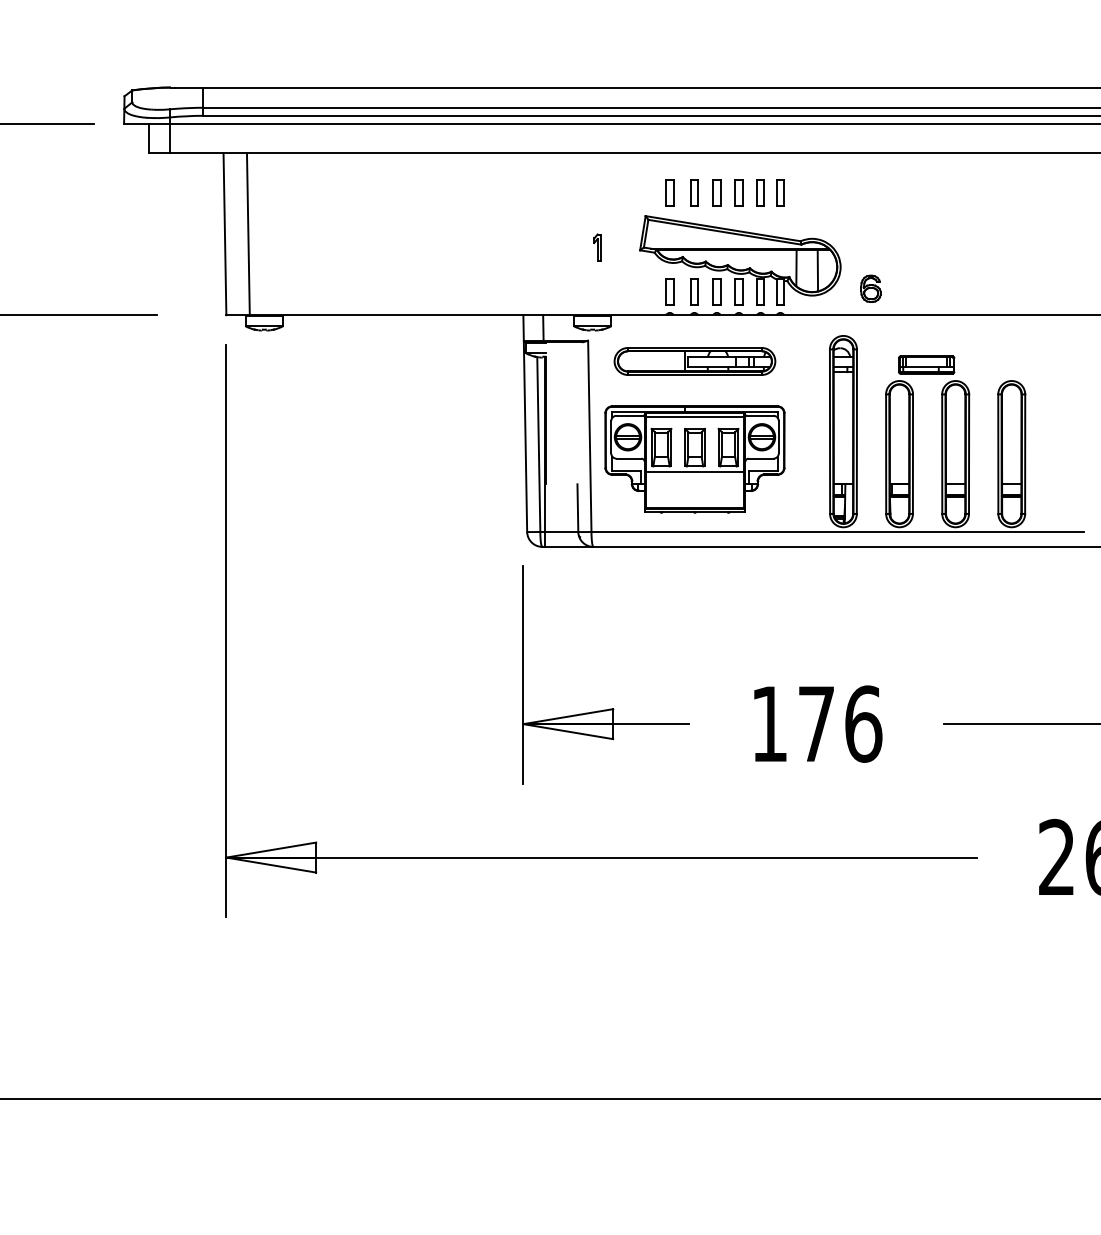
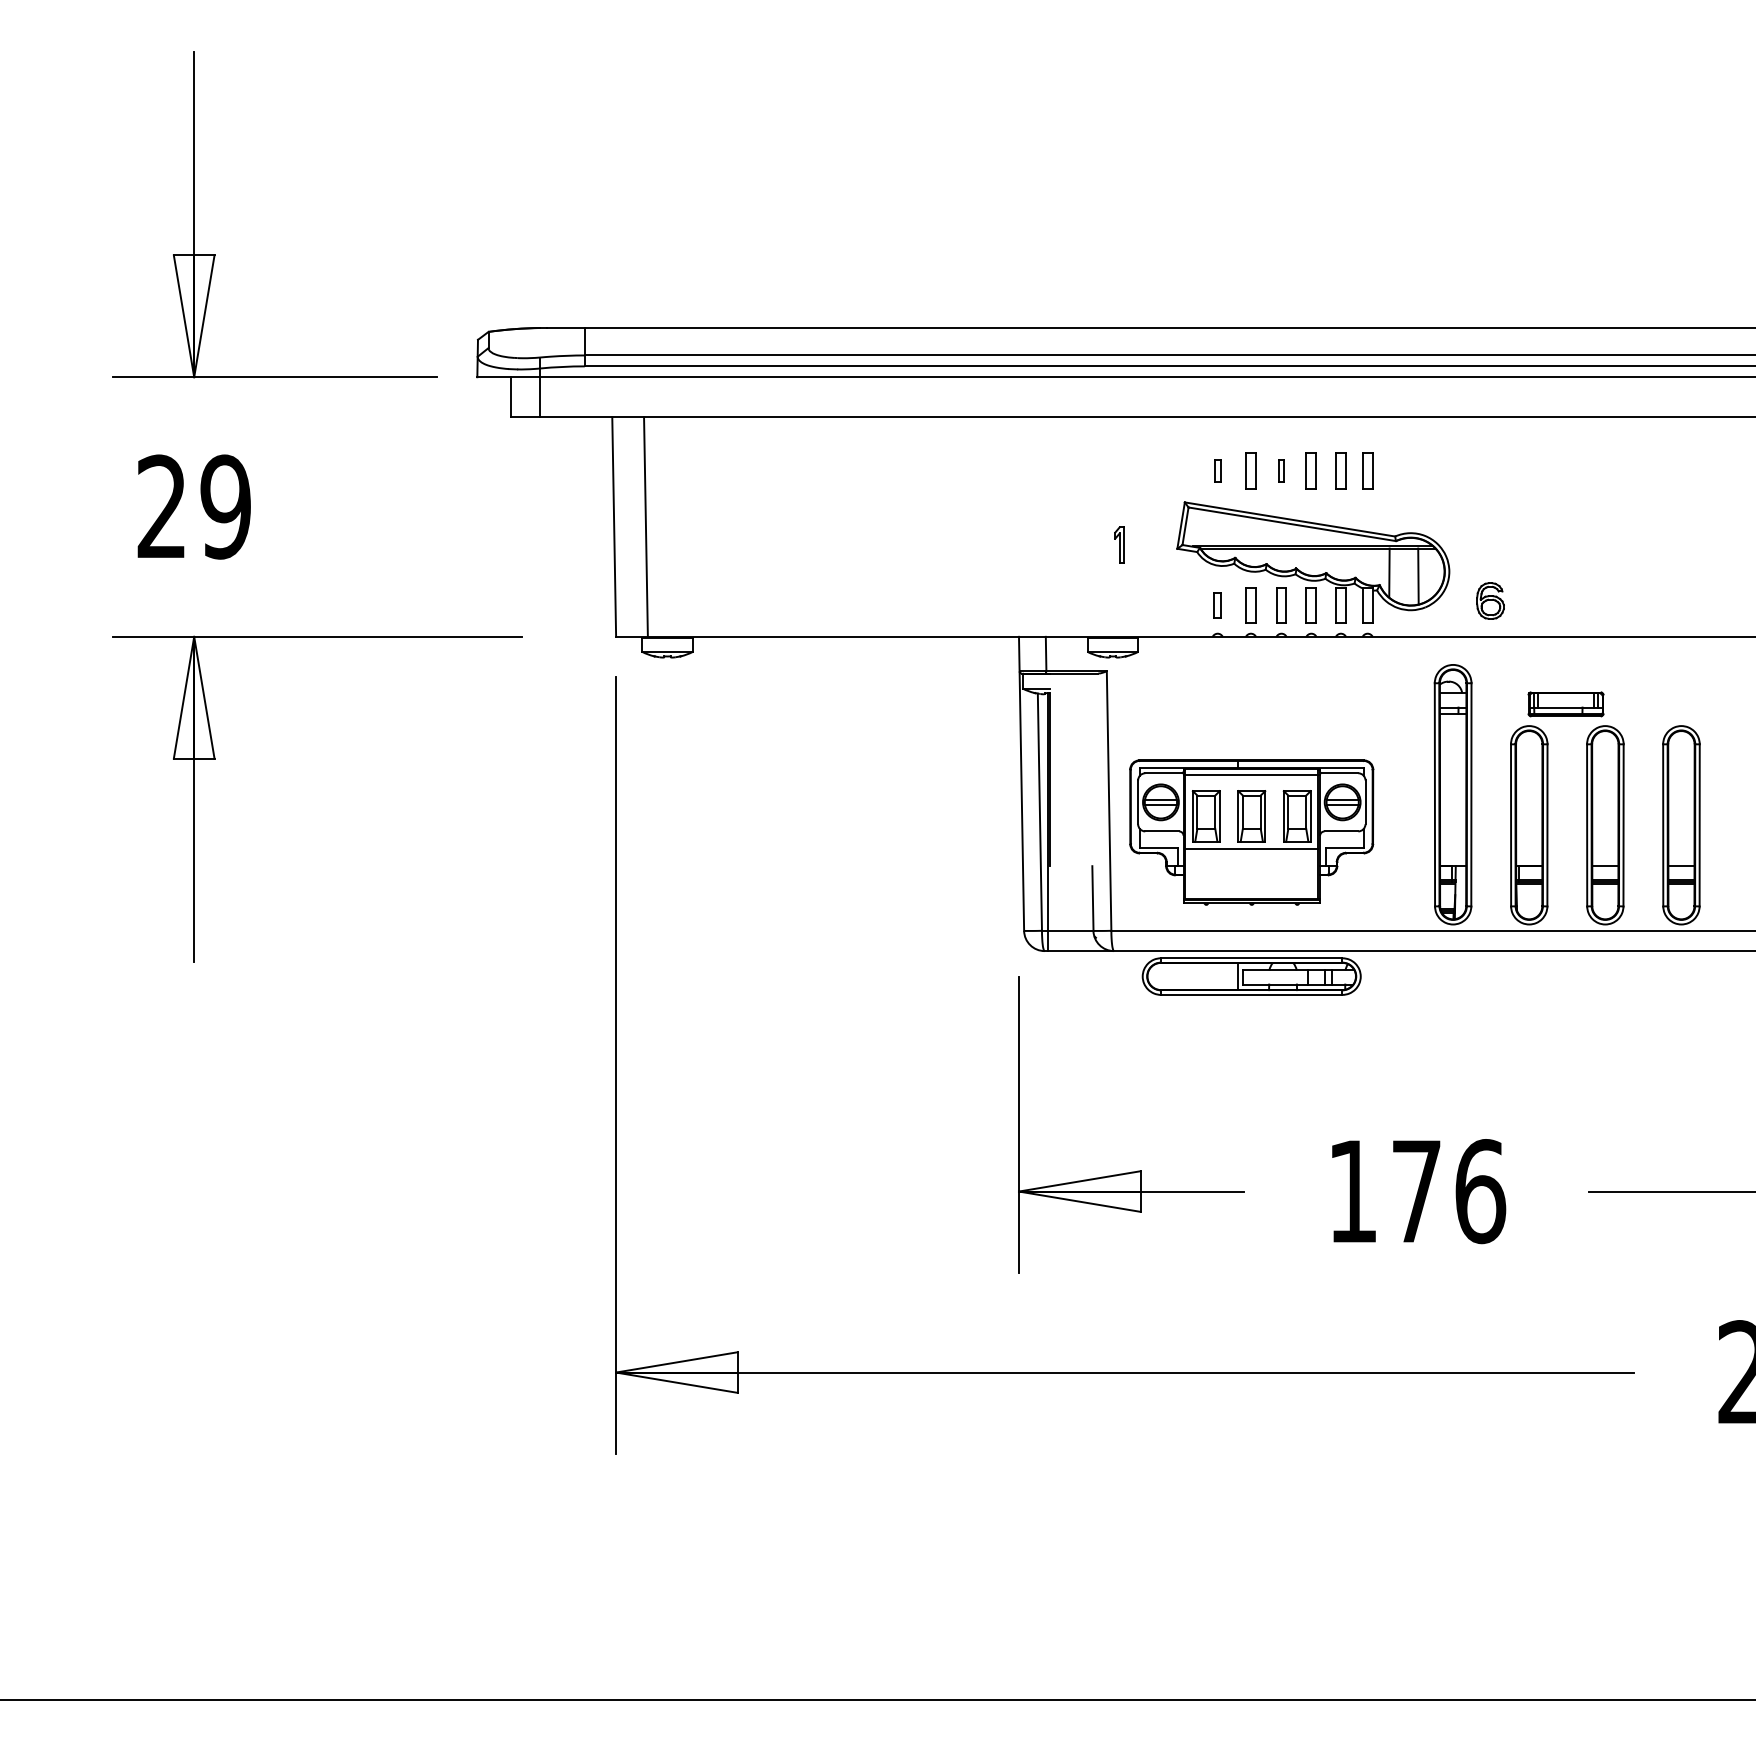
part: (669, 192) -> (1217, 470), size x0.6
part: (716, 192) -> (1281, 470), size x0.6
part: (669, 292) -> (1217, 605), size x0.7
part: (694, 361) -> (1251, 976), moved

